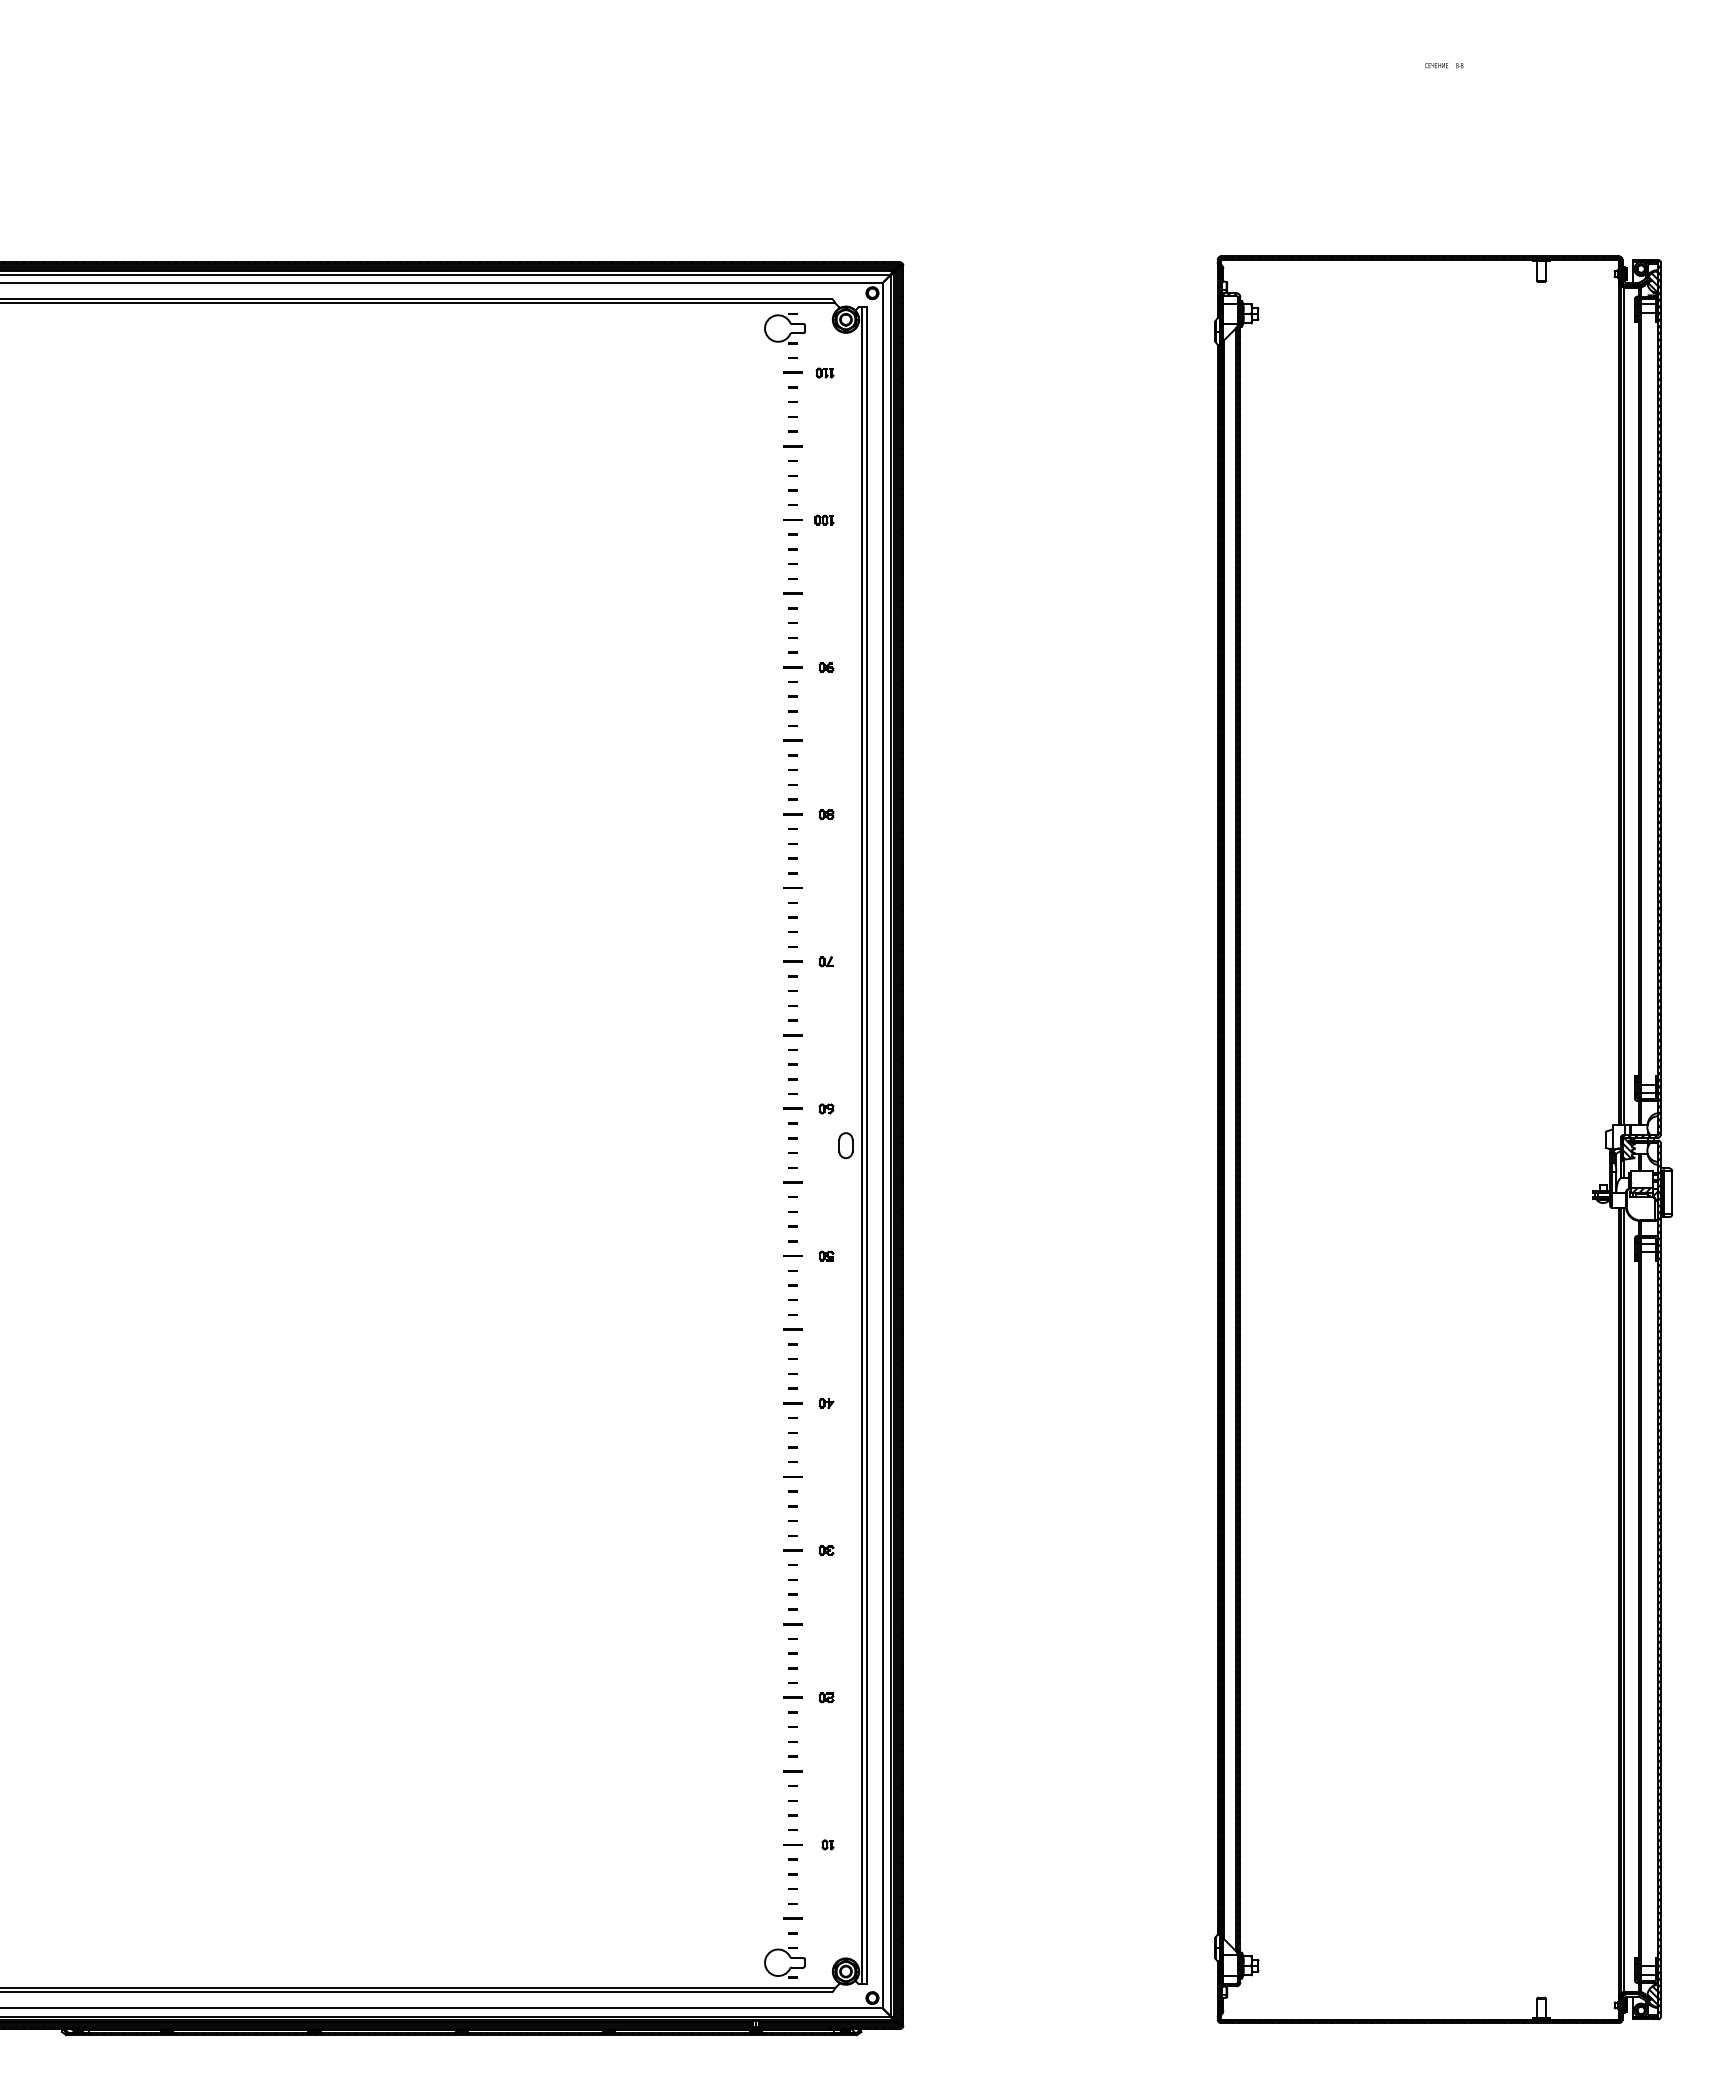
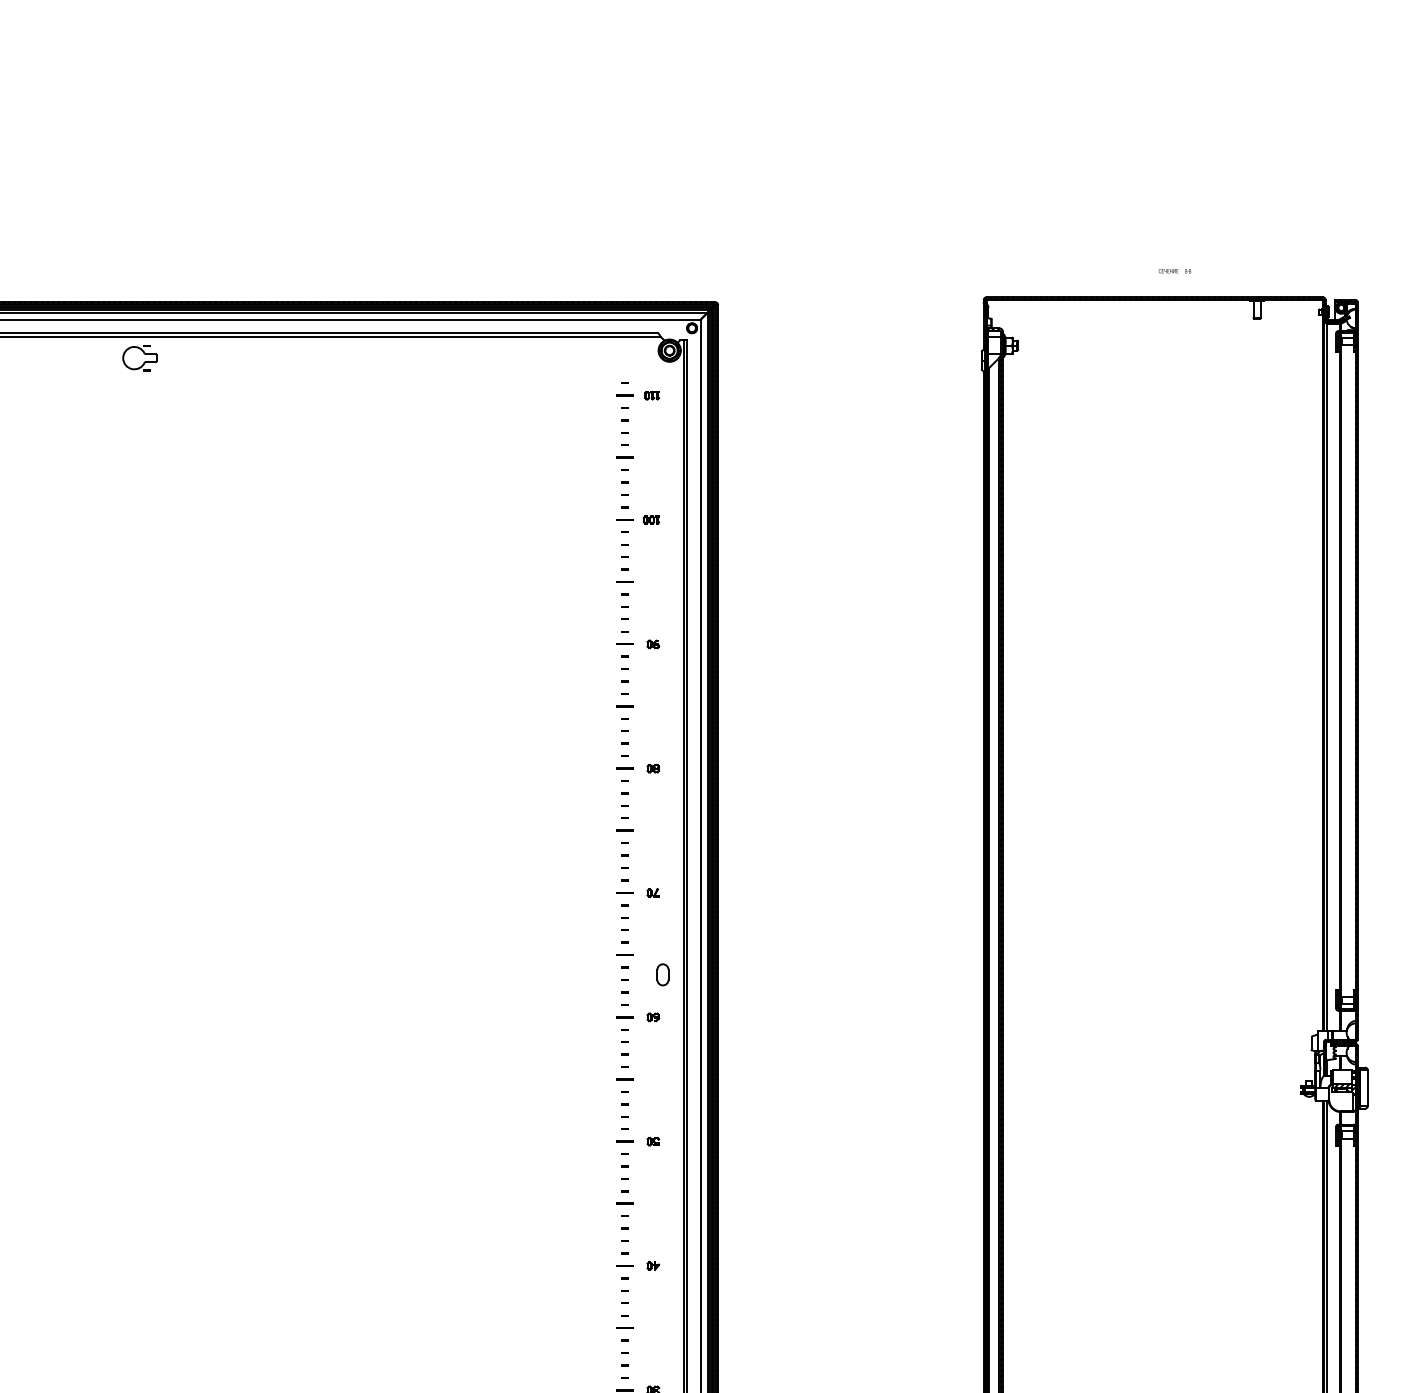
text: (1444, 65) -> (1175, 271), moved
hatch: (1652, 282) -> (1350, 319), removed
part: (784, 328) -> (139, 358), moved
part: (845, 1145) -> (662, 974), moved
hatch: (1628, 1148) -> (1330, 1050), removed

